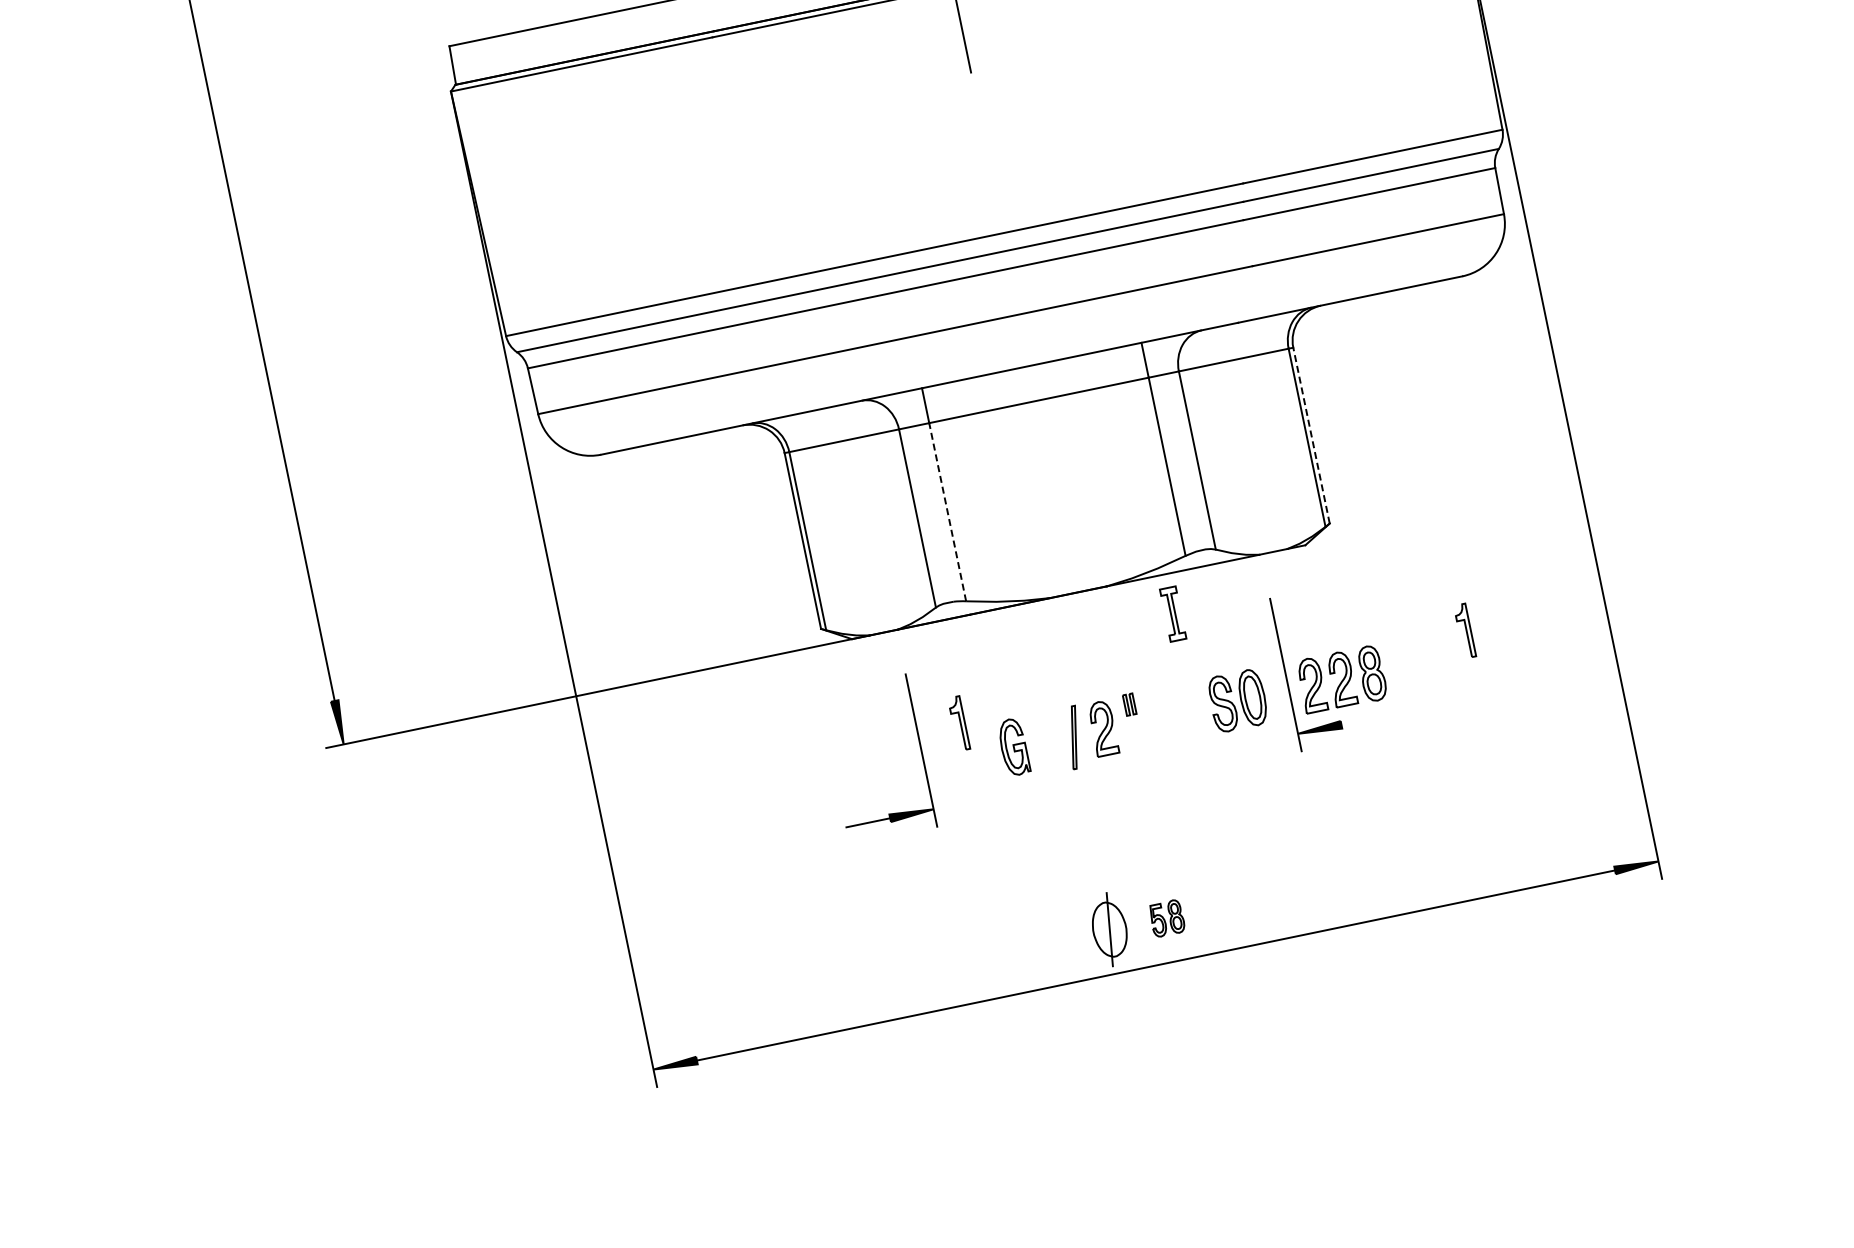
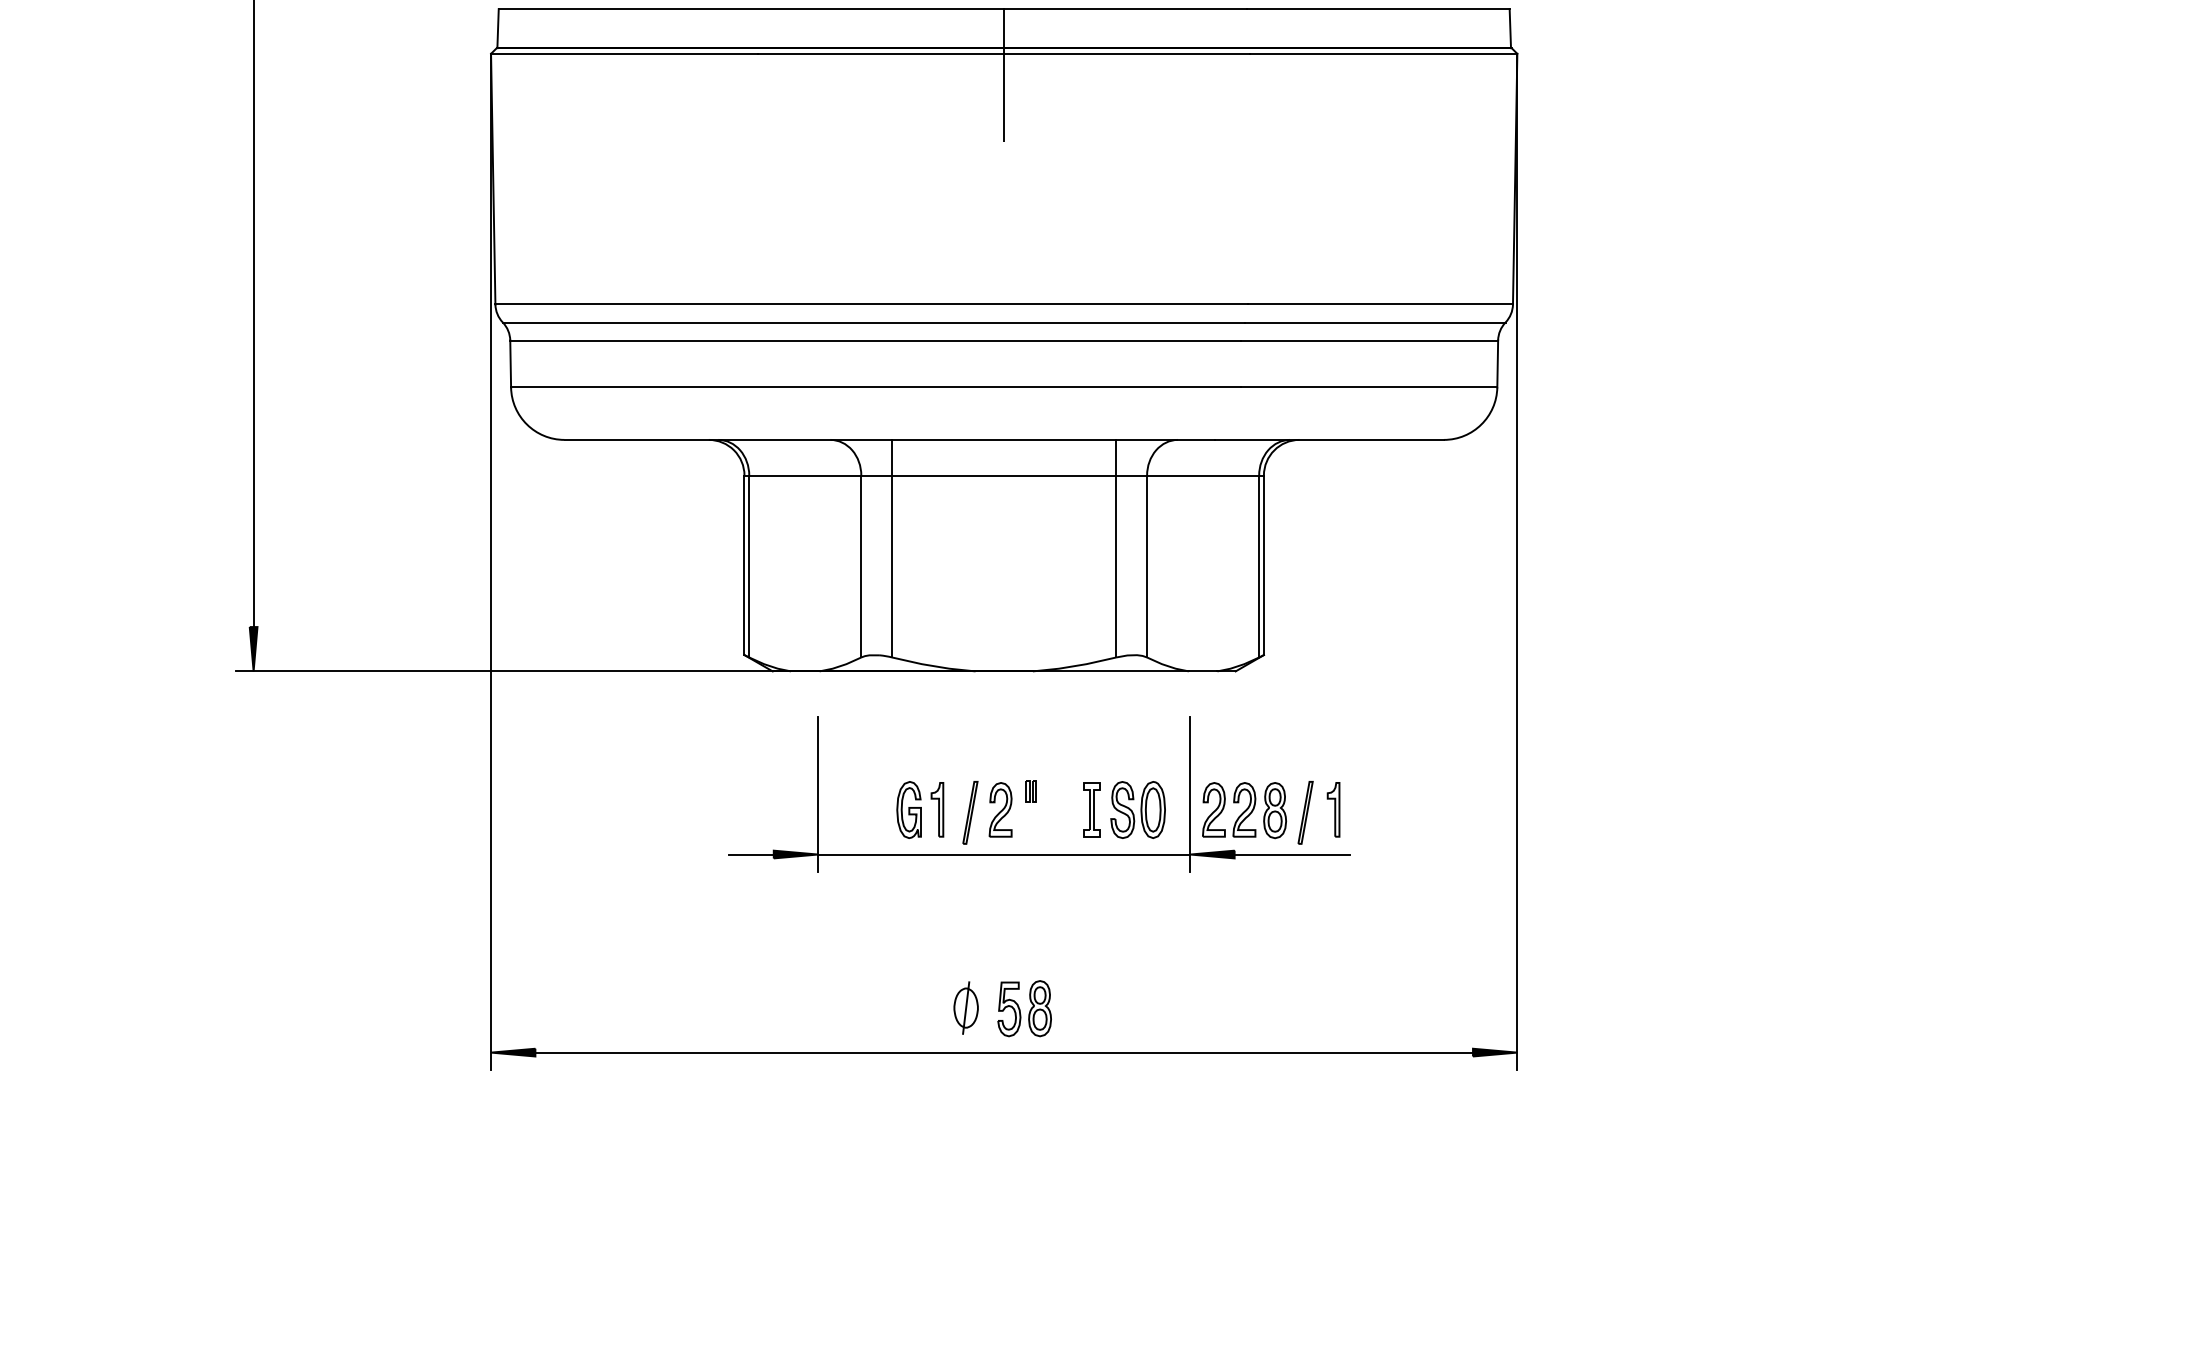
line: (1311, 435) -> (1263, 565), dashed -> solid
line: (948, 512) -> (892, 566), dashed -> solid
part: (1172, 613) -> (1091, 809), moved
part: (1464, 630) -> (1333, 809), moved
part: (1402, 669) -> (1305, 812), added
line: (1397, 713) -> (1291, 854), added
part: (959, 723) -> (937, 809), moved
line: (1116, 771) -> (1004, 854), added
part: (1166, 918) -> (1024, 1008), size x1.67
part: (1108, 929) -> (965, 1007), size x0.71

